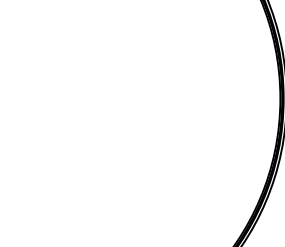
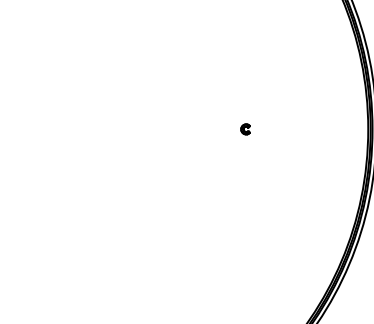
part: (187, 98) -> (245, 129), added

